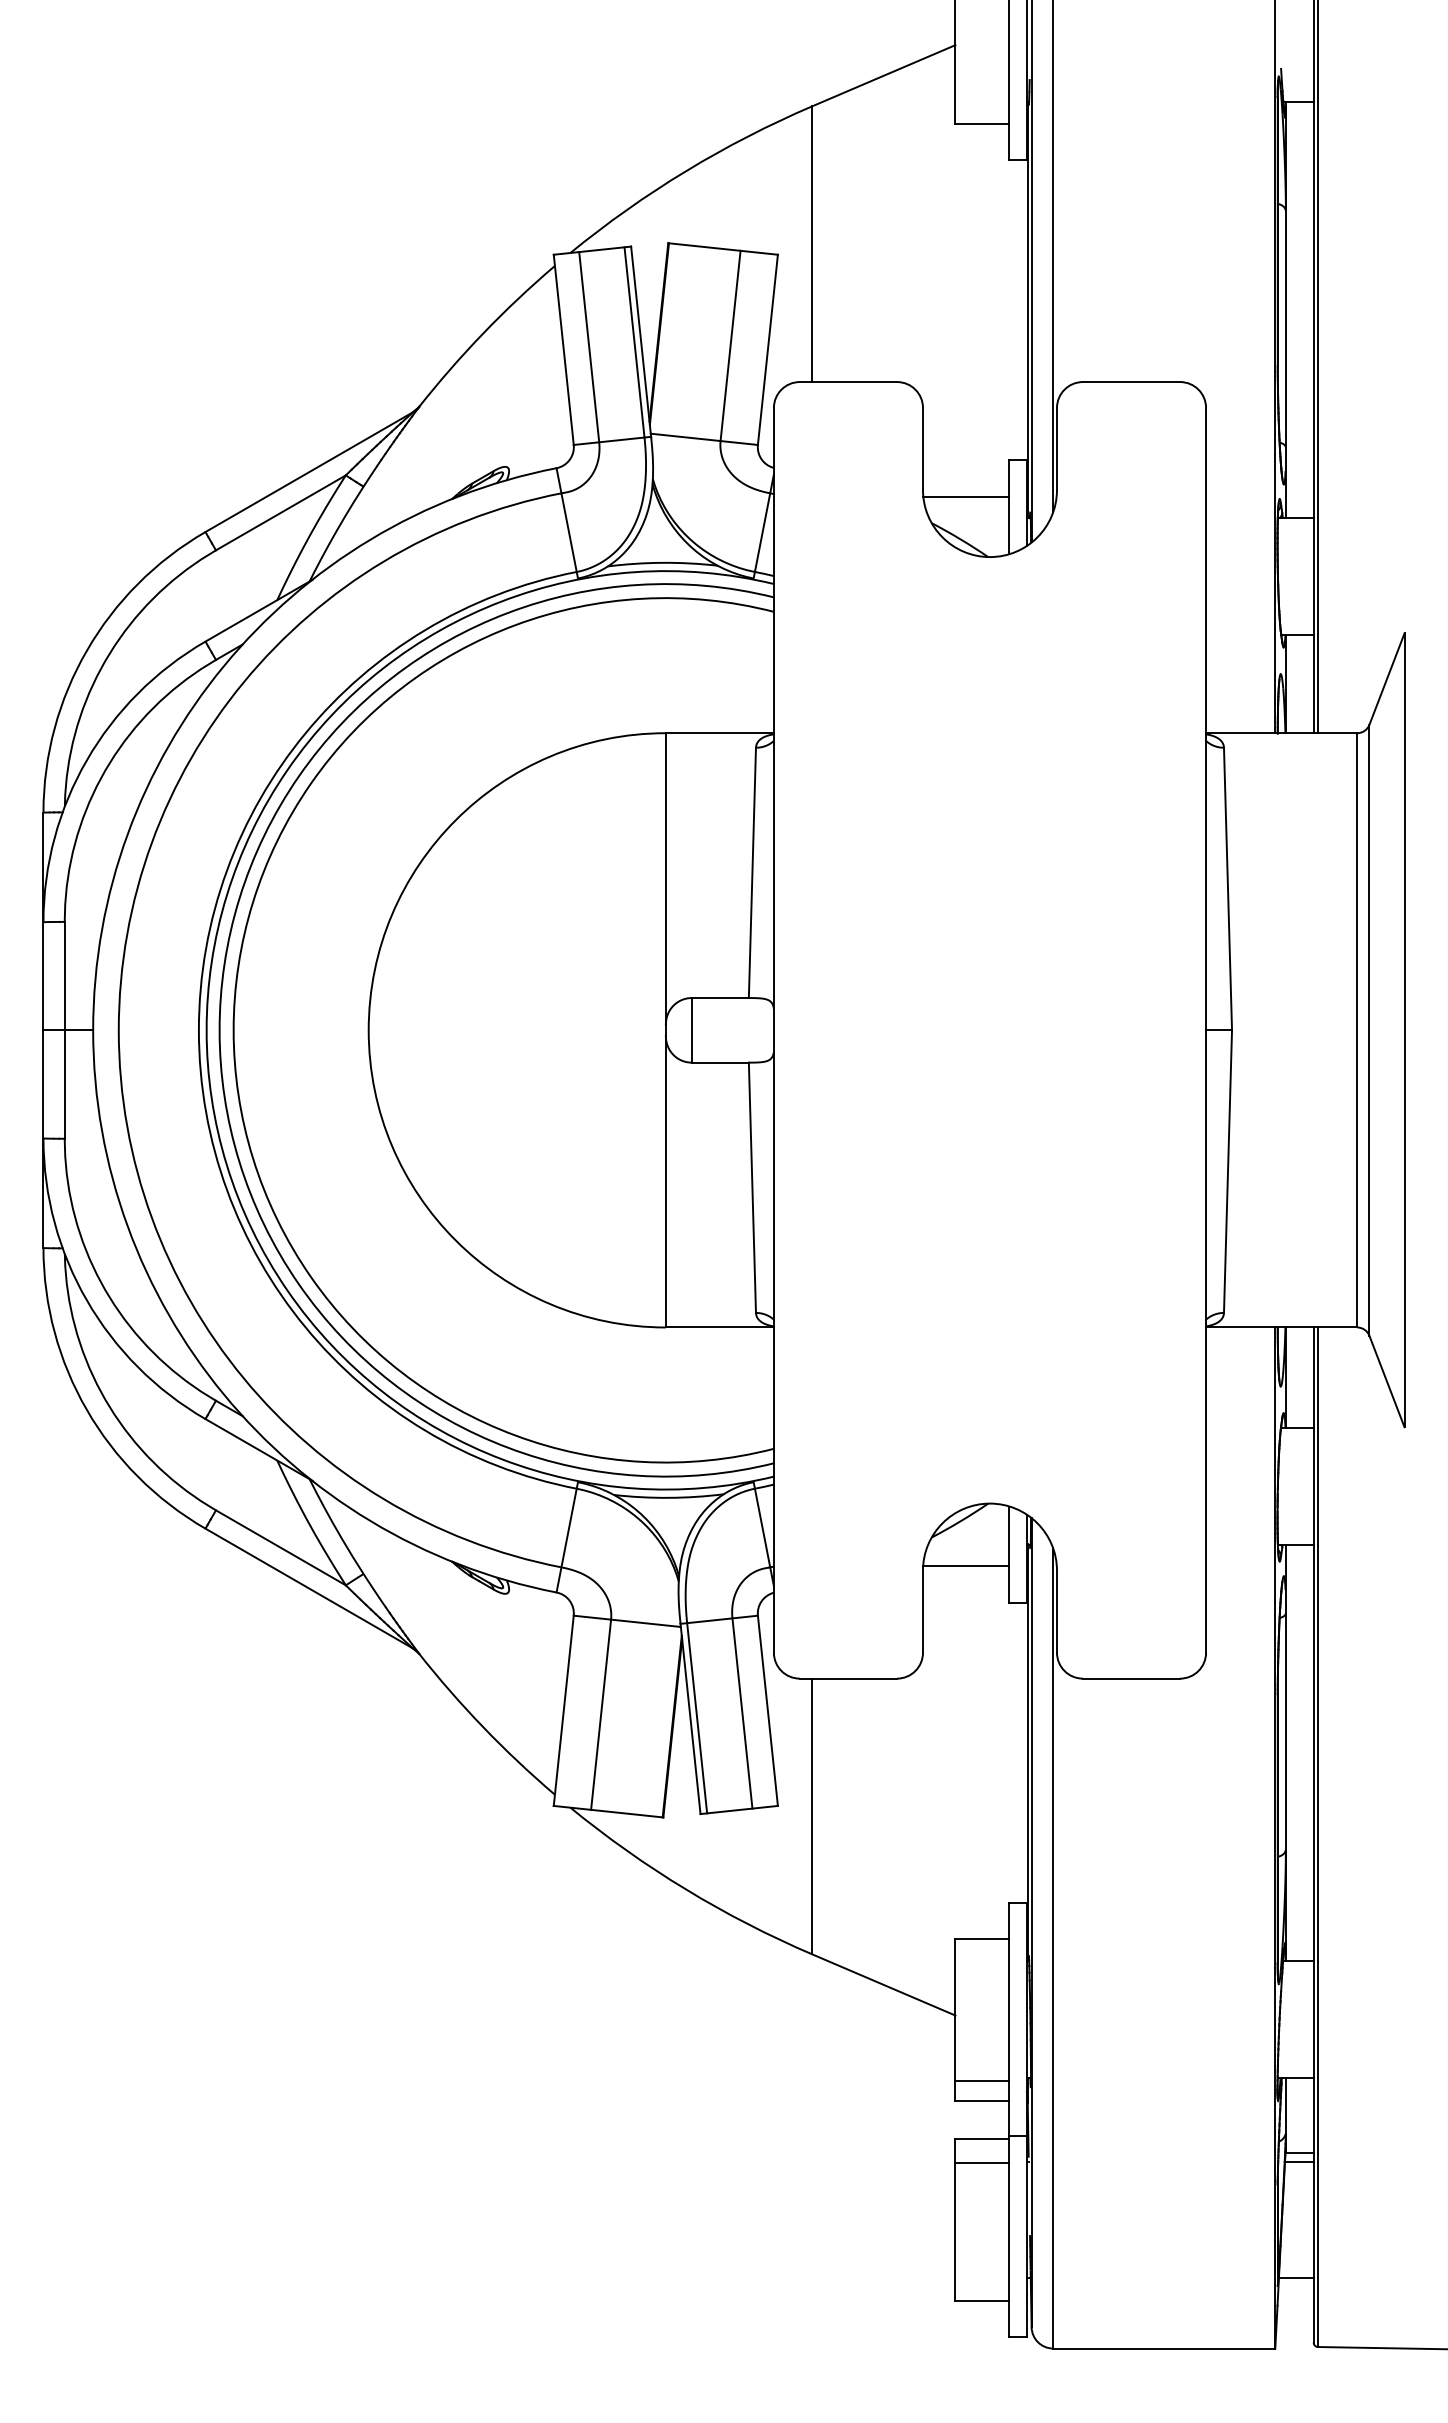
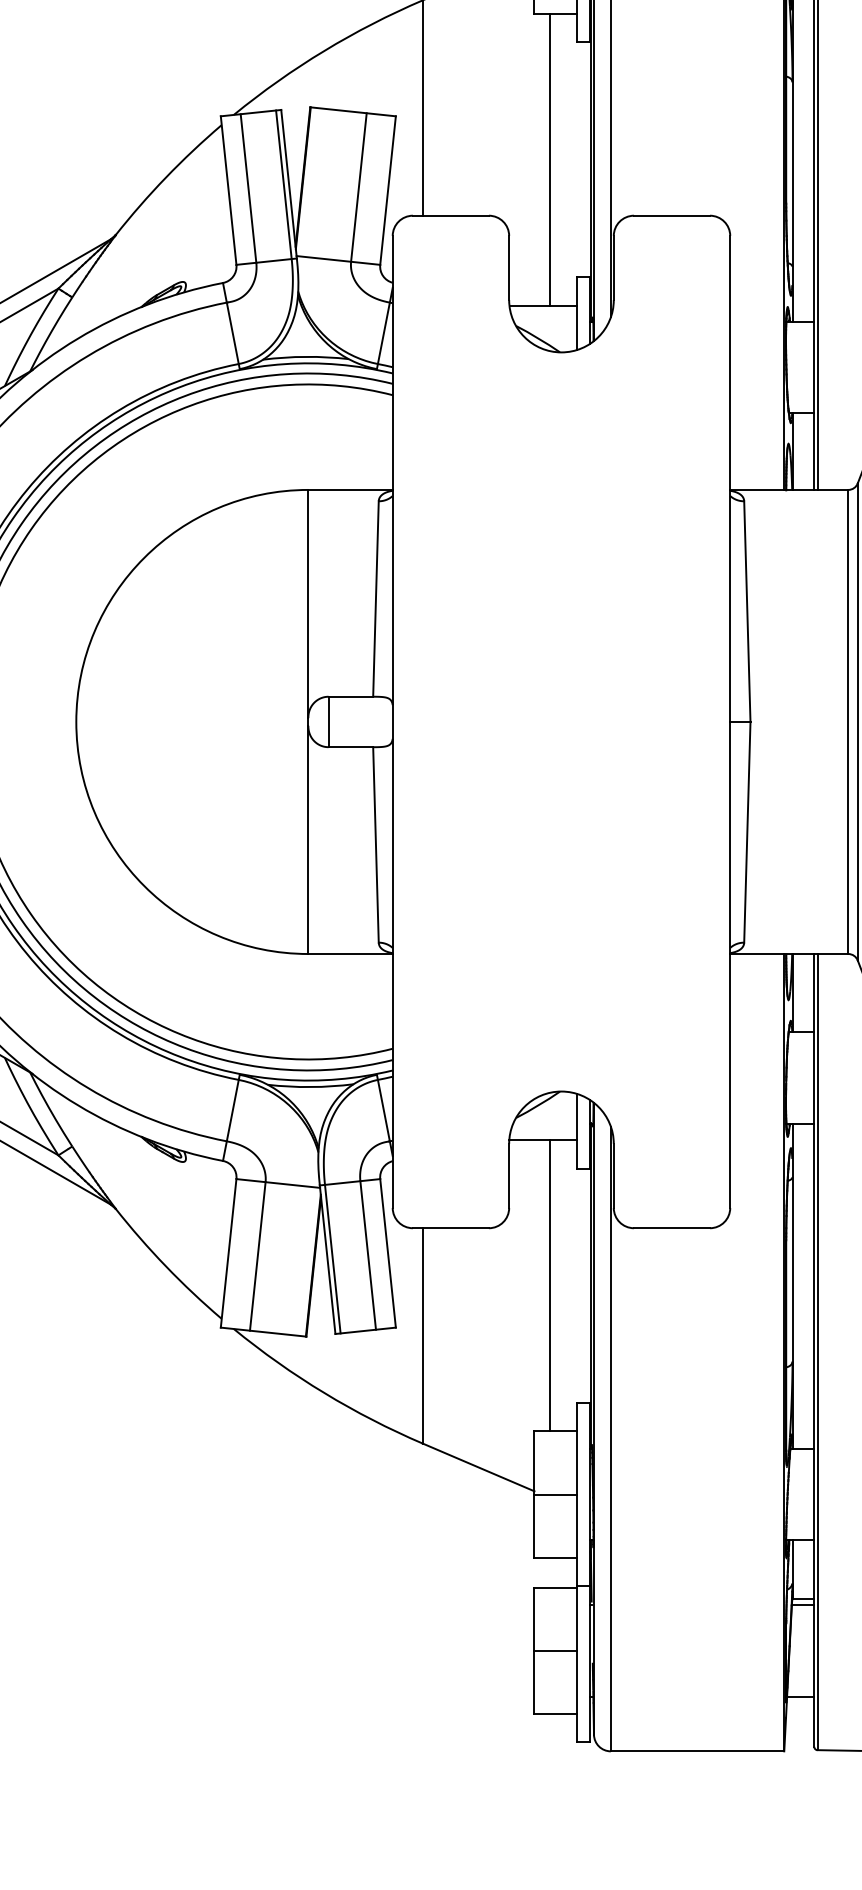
line: (975, 310) -> (550, 159), added
line: (975, 1751) -> (550, 1285), added
line: (982, 2080) -> (555, 1494), moved
line: (982, 2163) -> (555, 1651), moved

